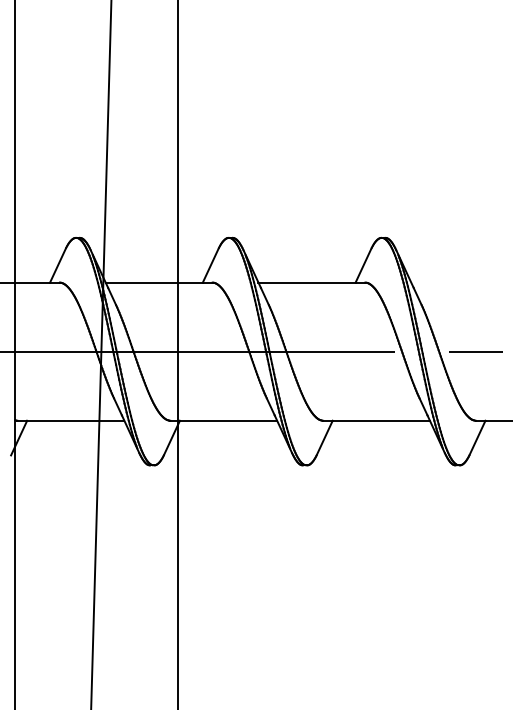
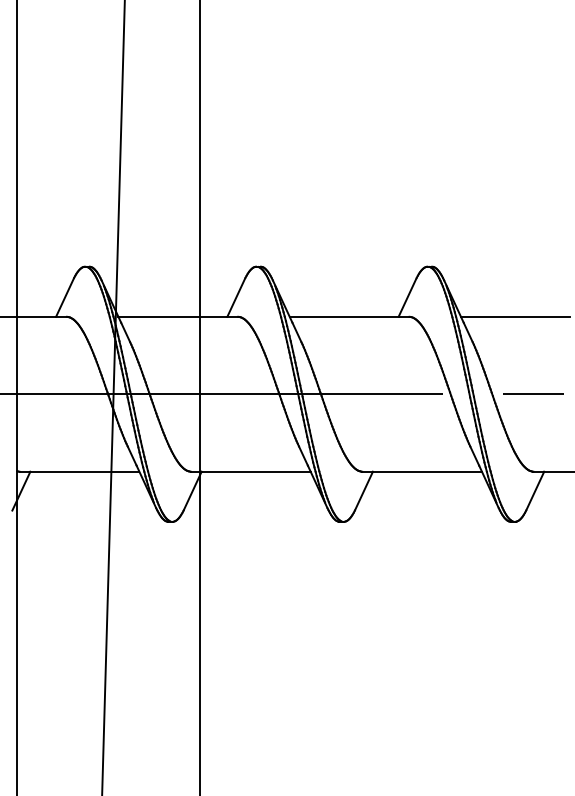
line: (459, 282) -> (515, 316), added

